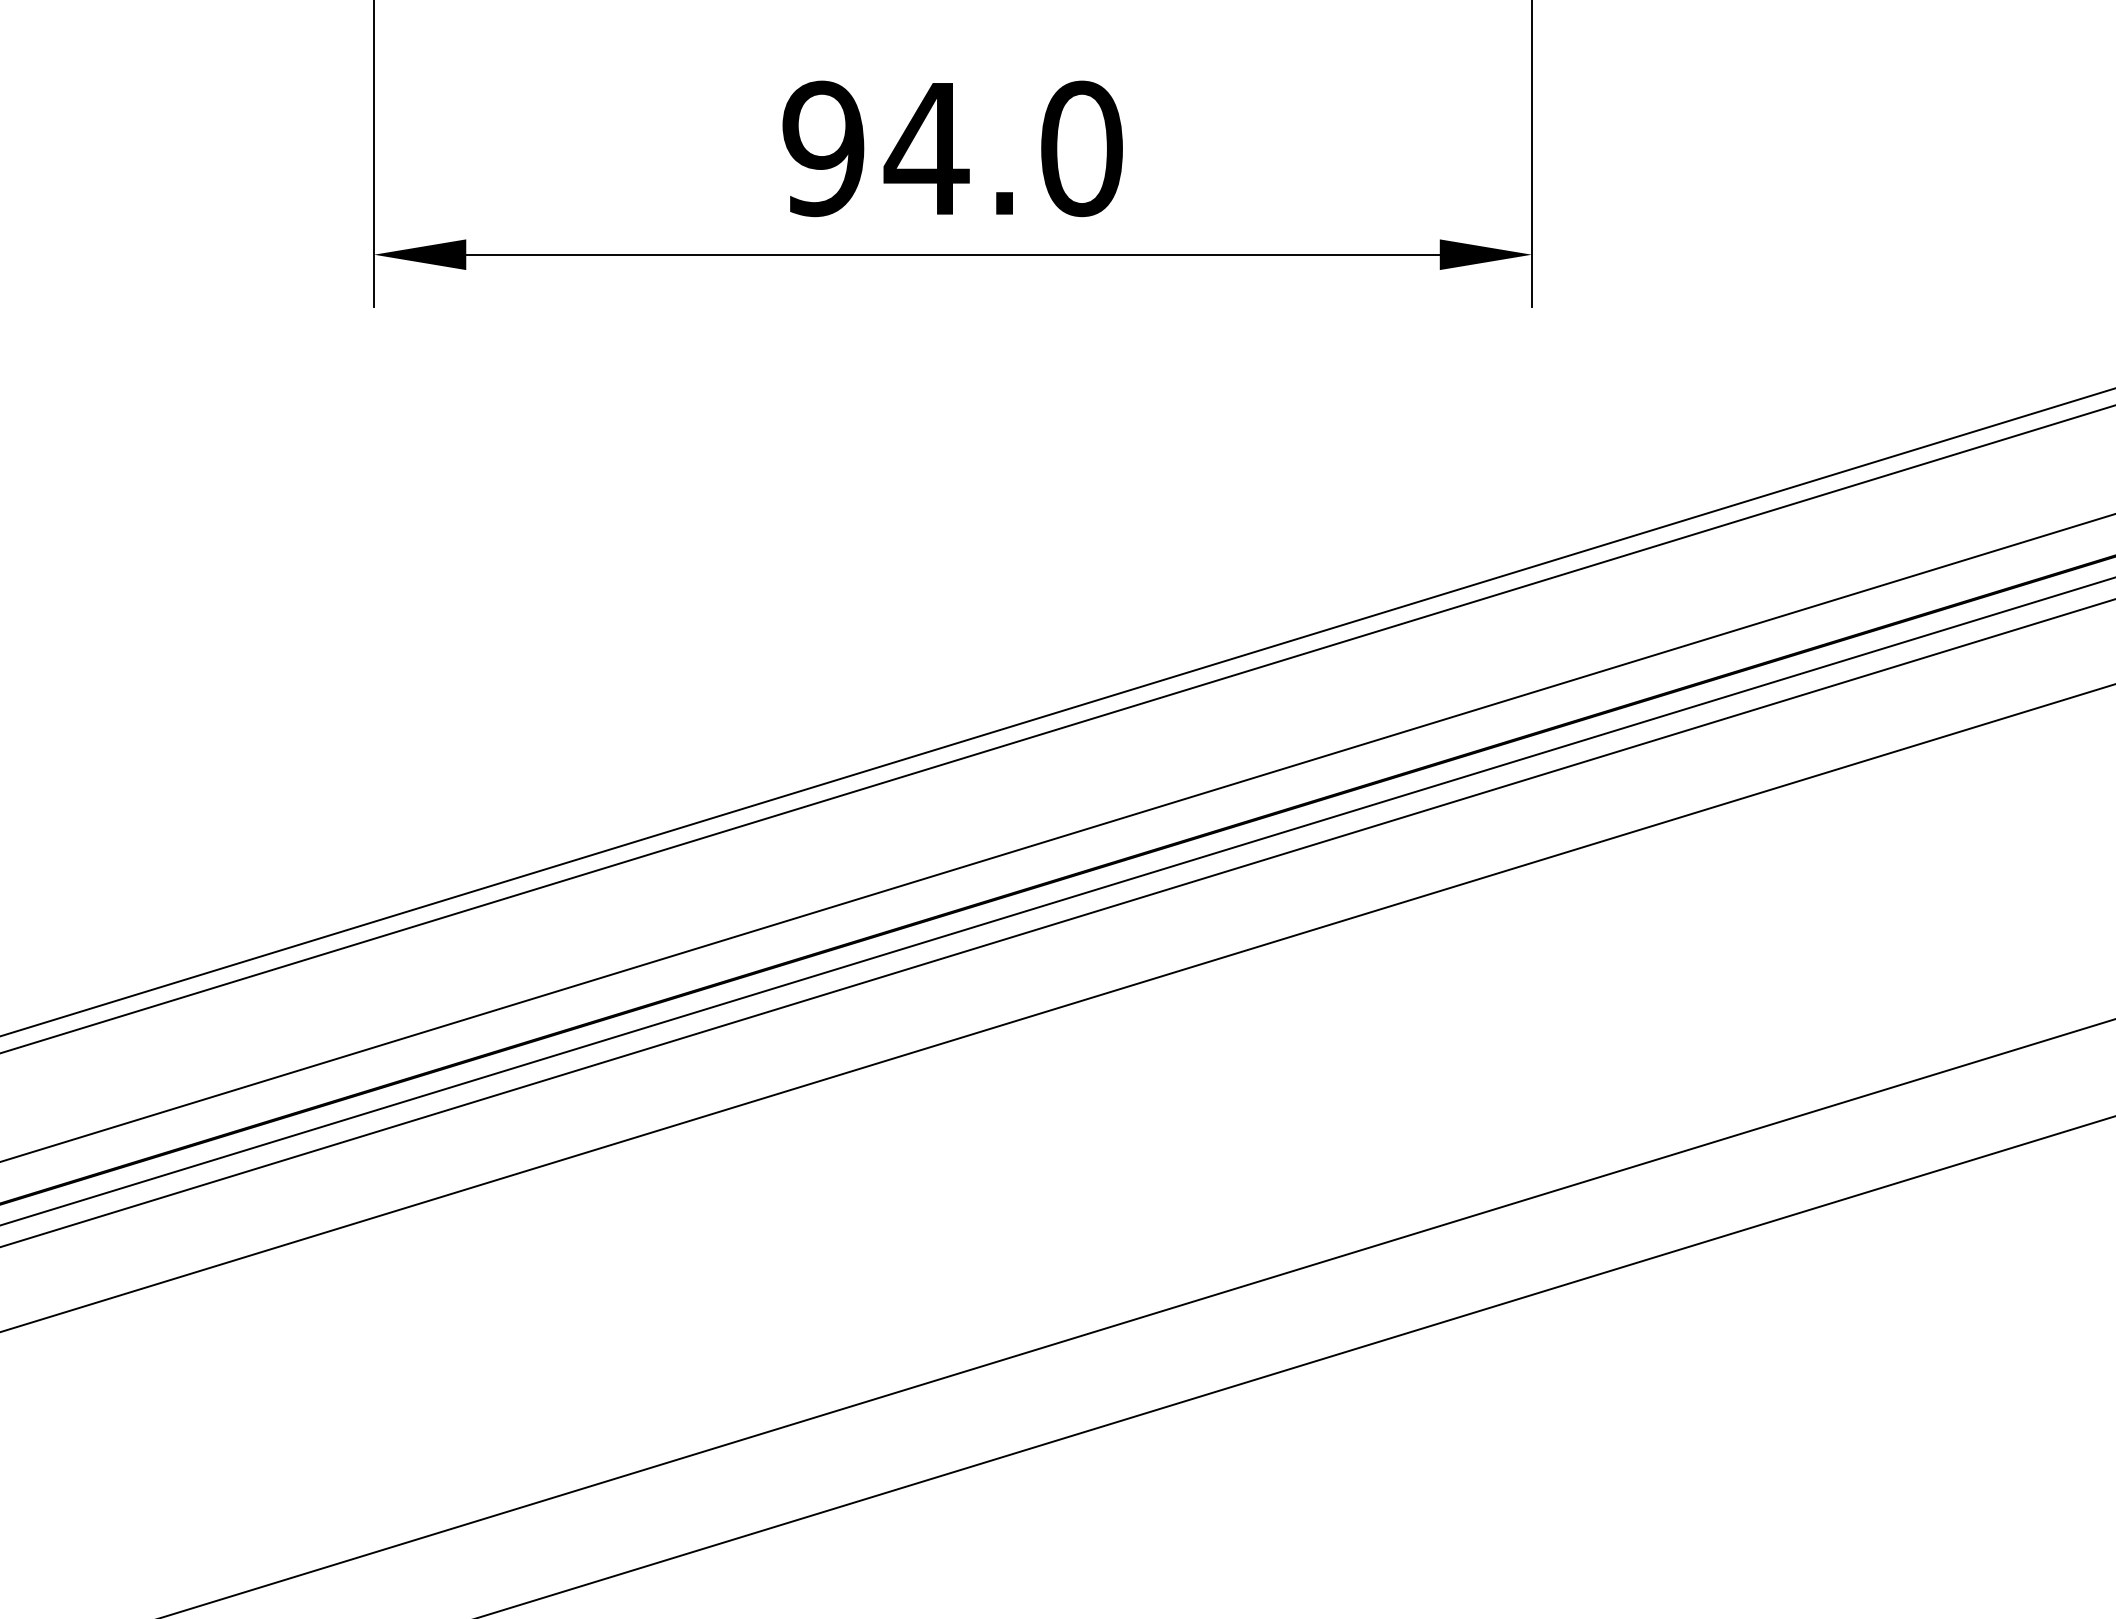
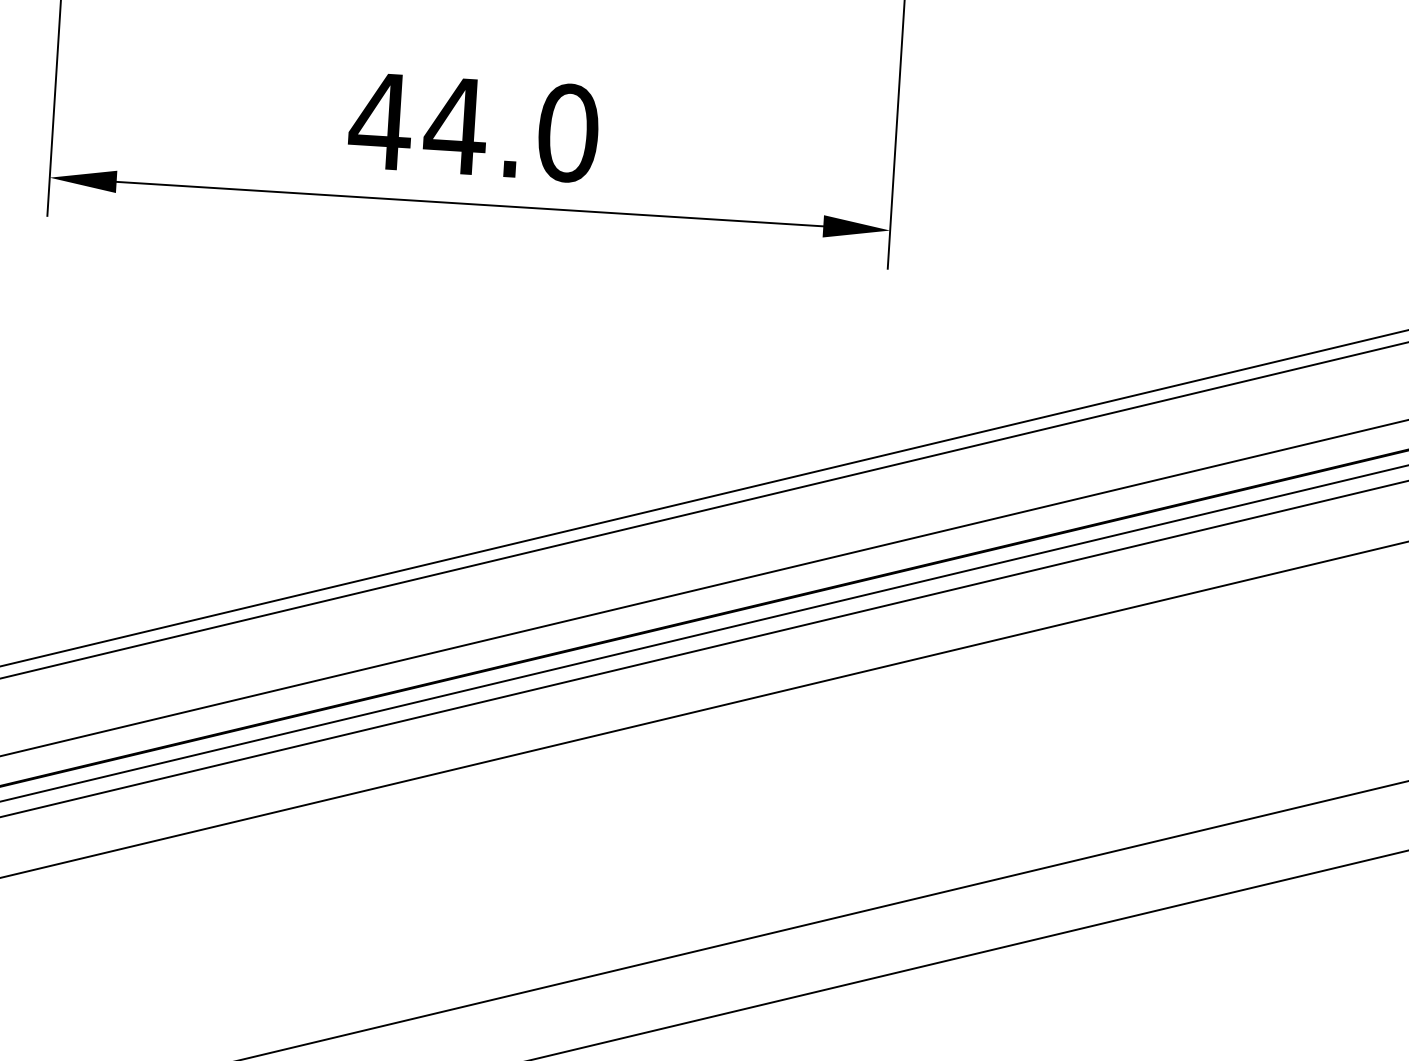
text: (823, 148) -> (380, 121), 94.0 -> 44.0

